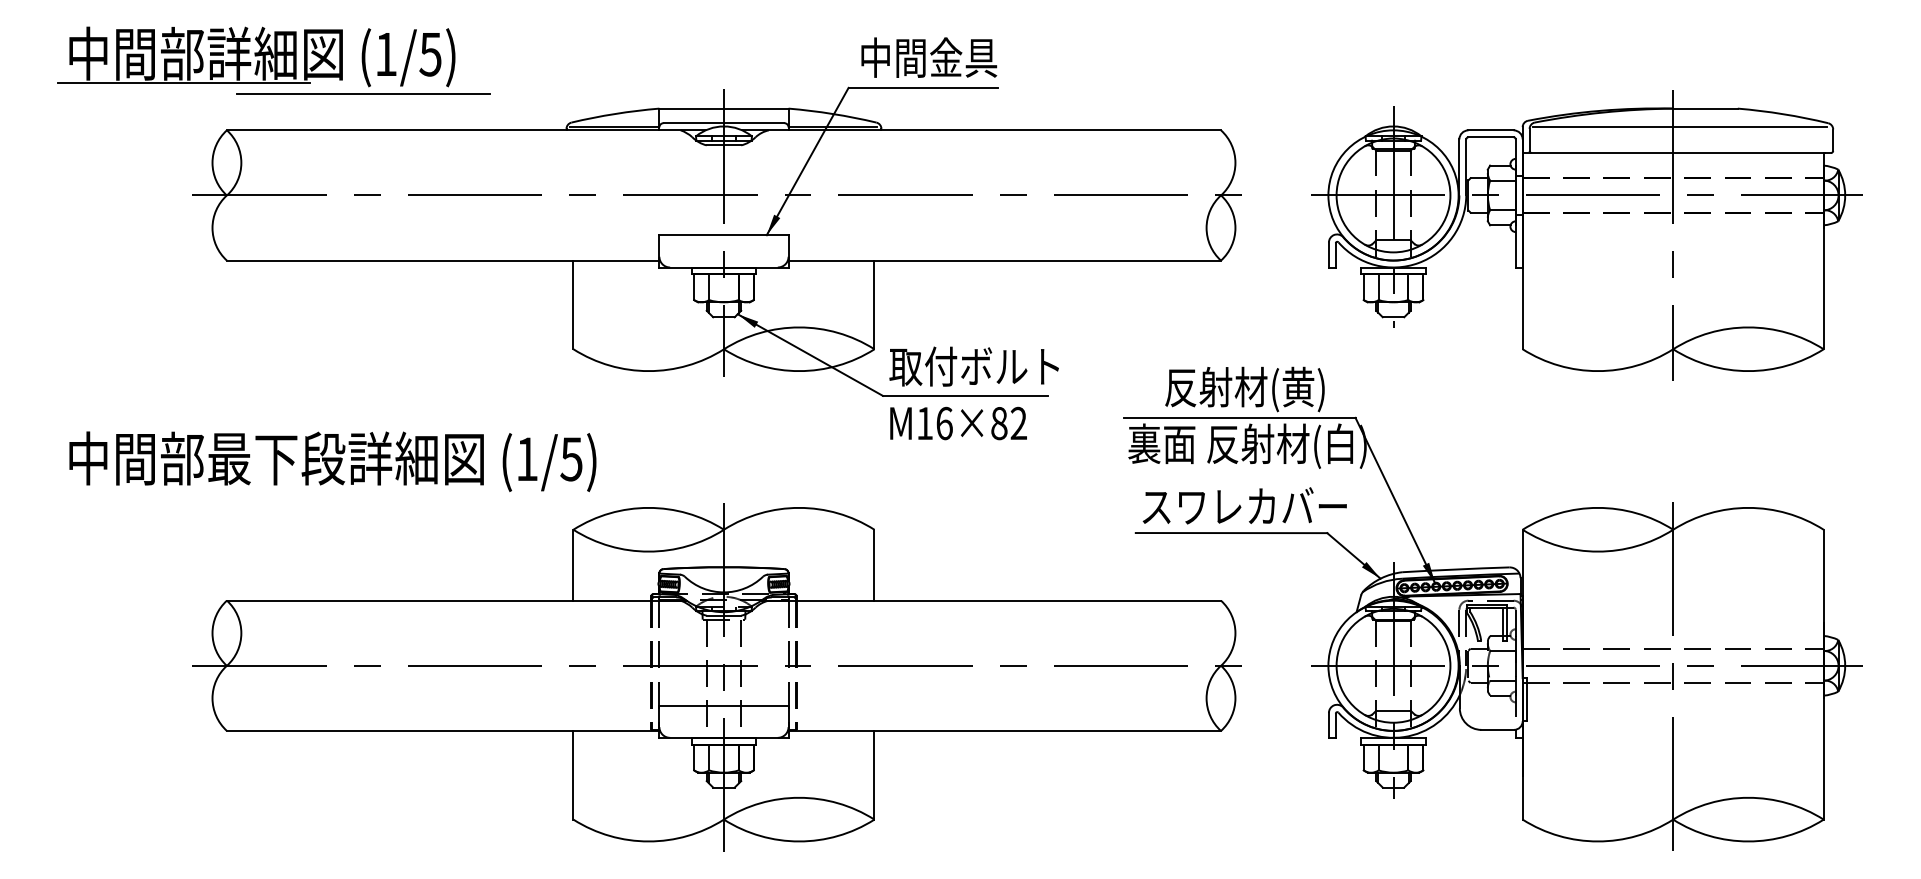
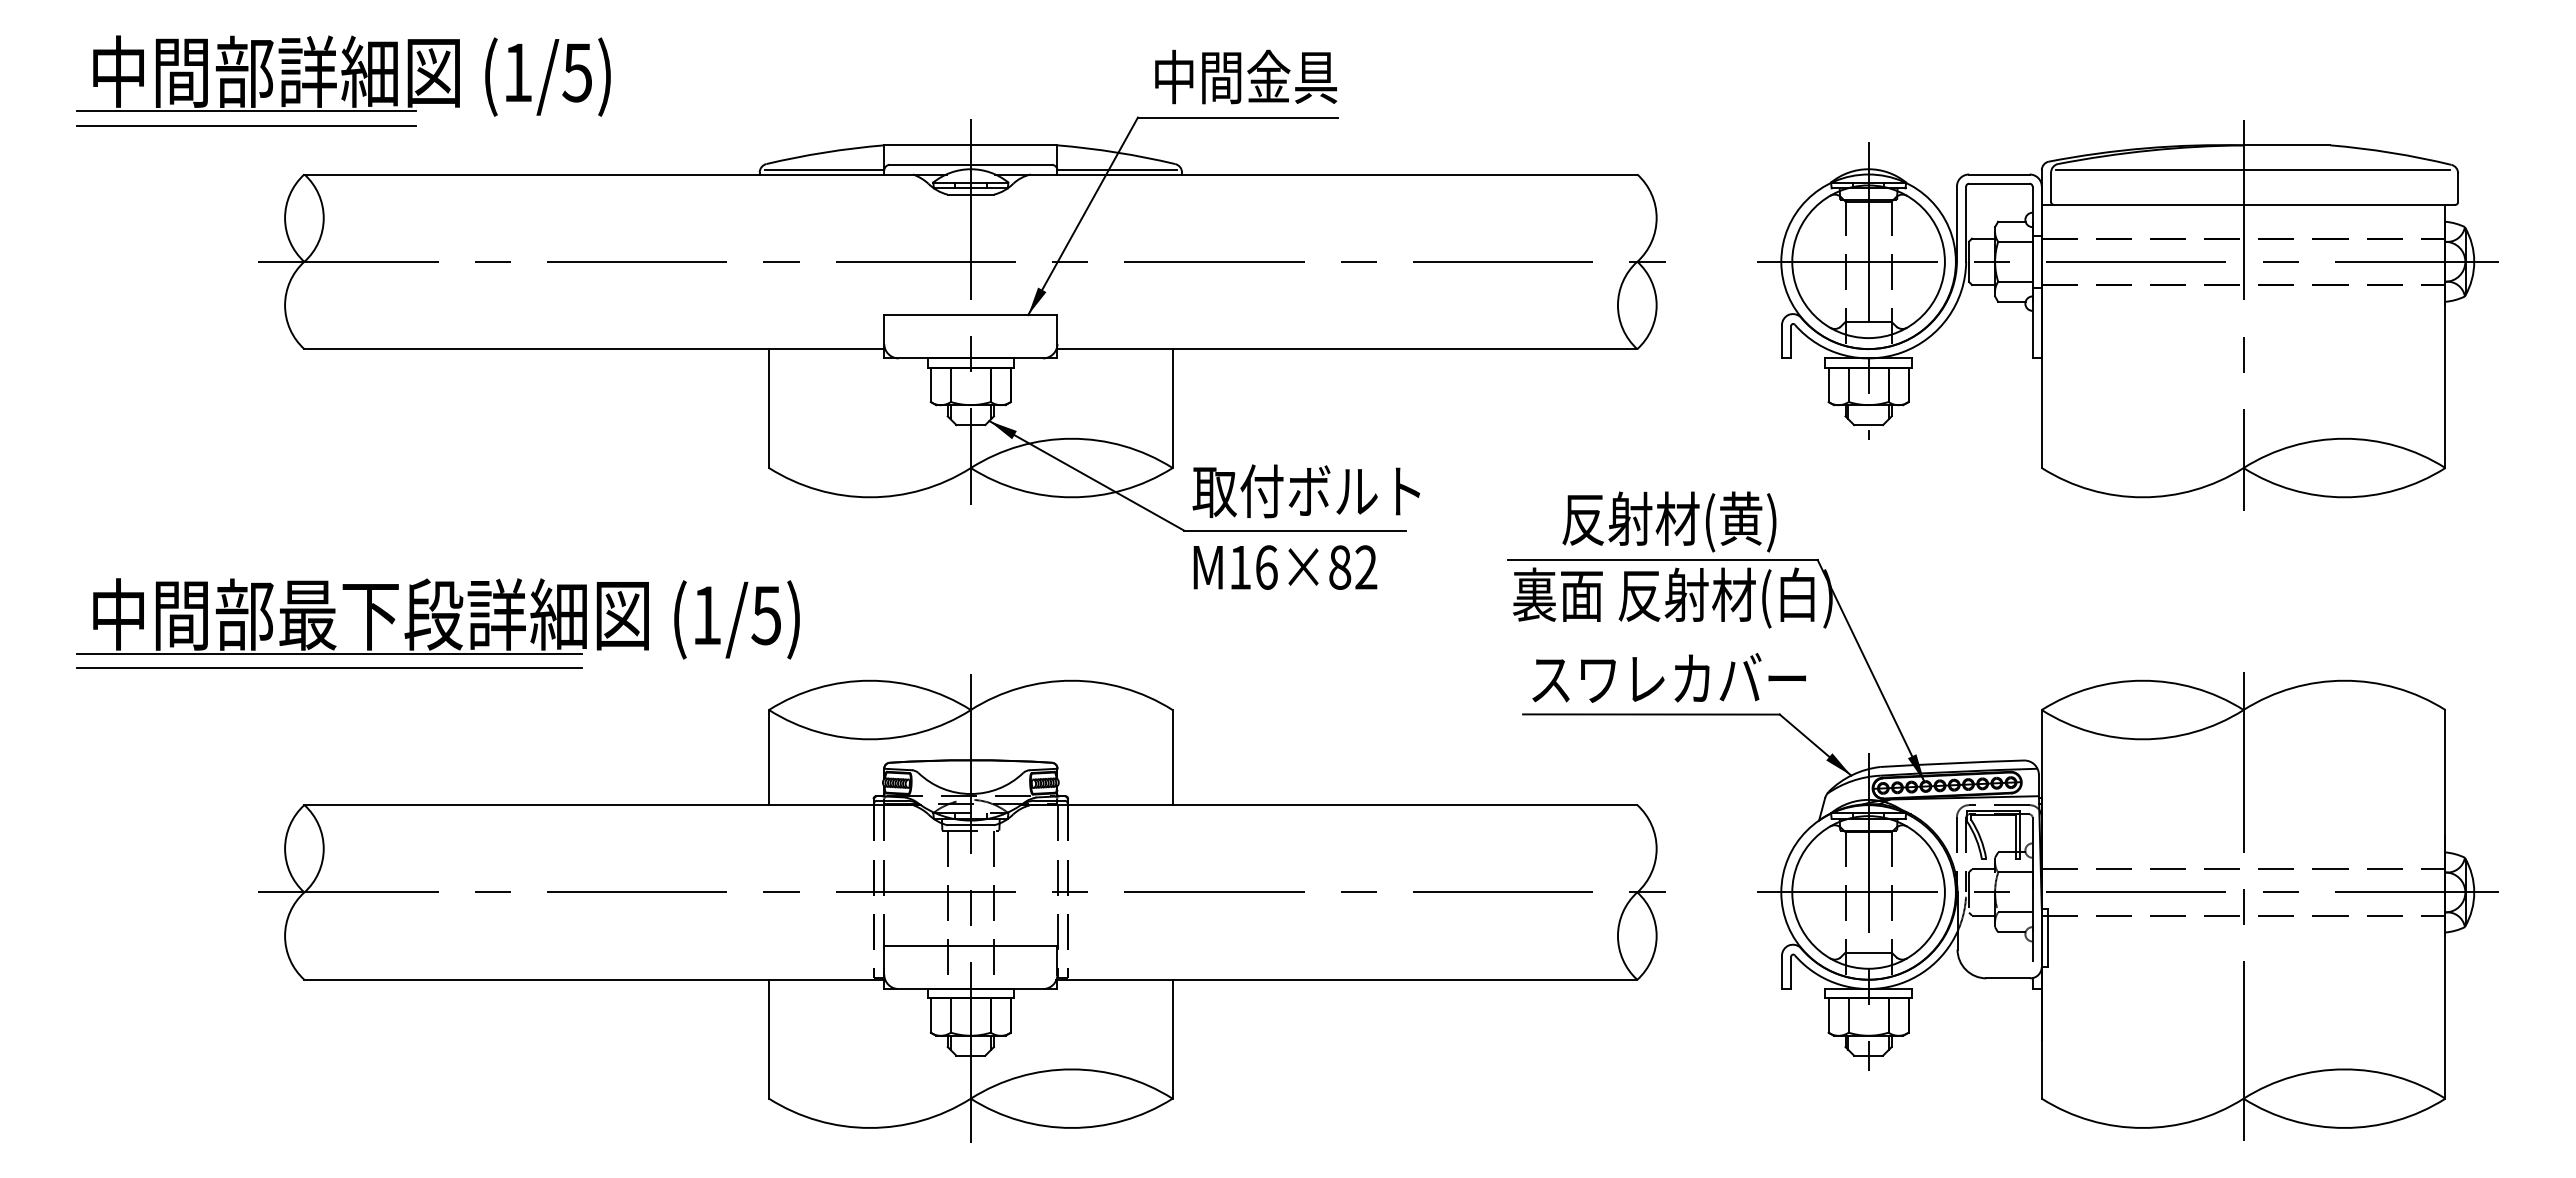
line: (363, 93) -> (246, 125), moved
line: (245, 488) -> (329, 654), added
line: (245, 498) -> (329, 667), added

